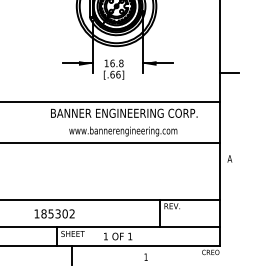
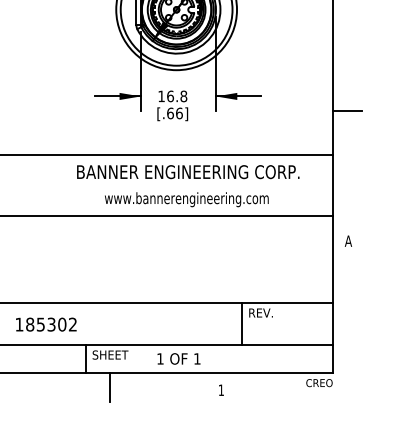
text: (54, 213) -> (46, 324), moved

